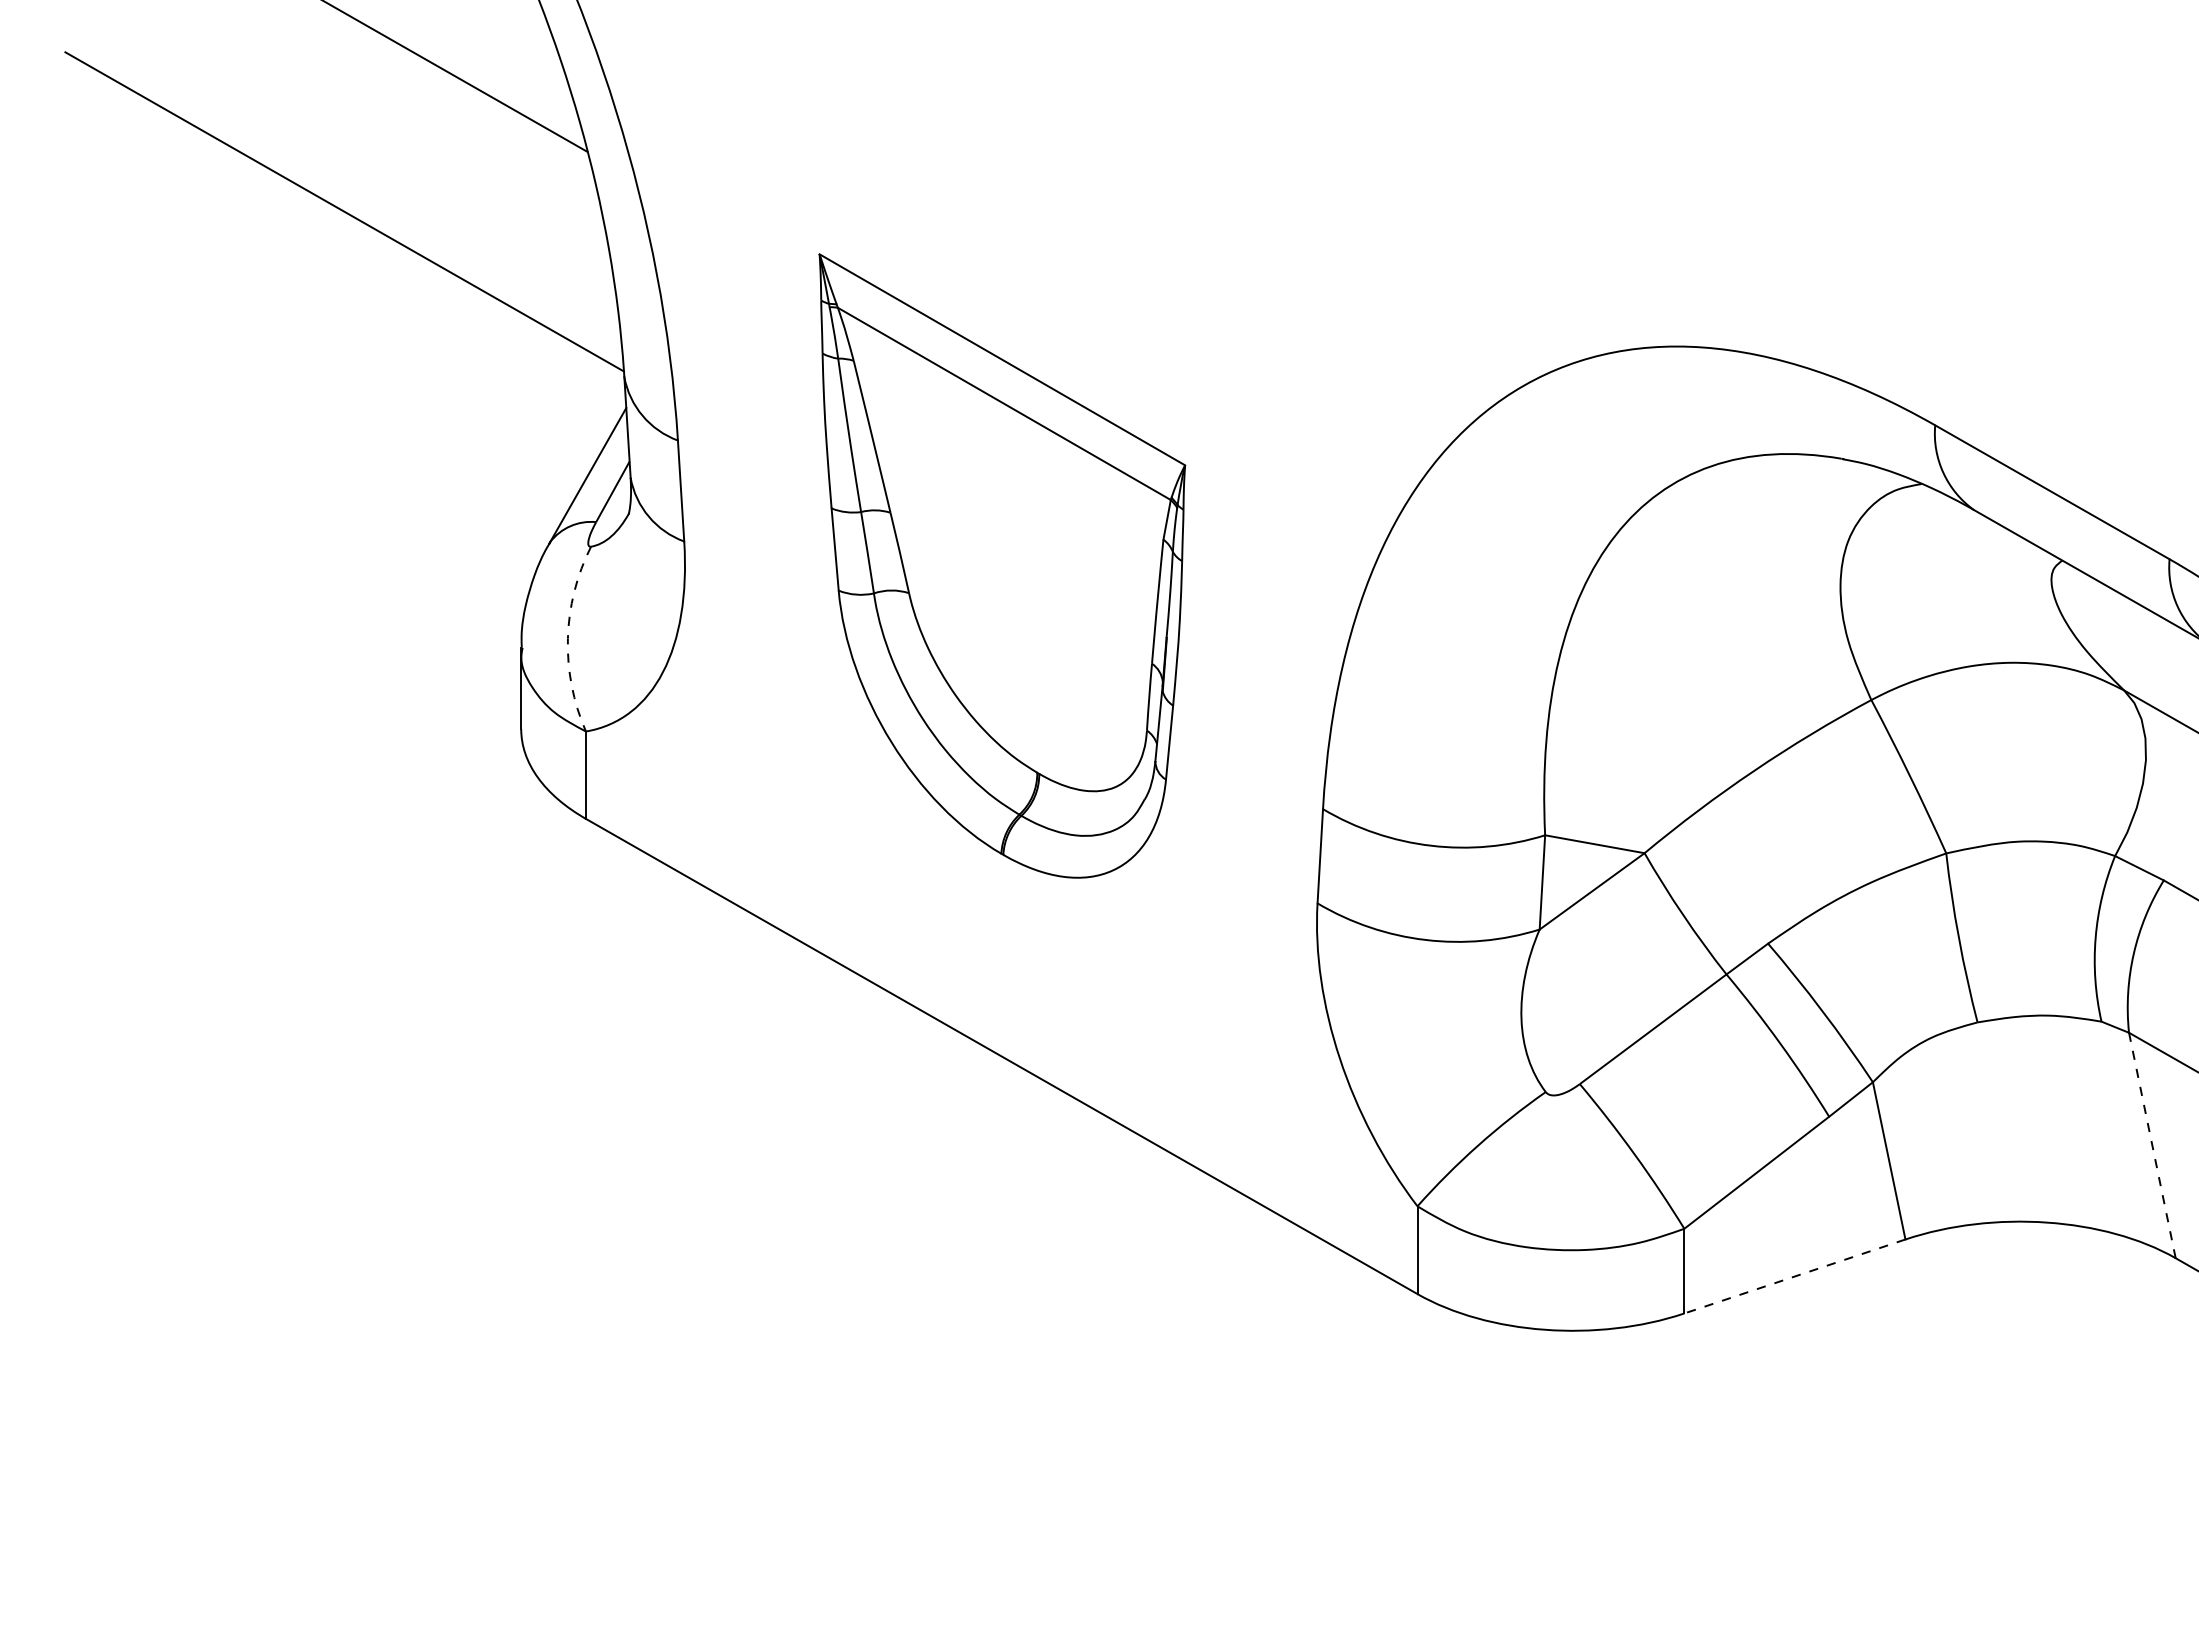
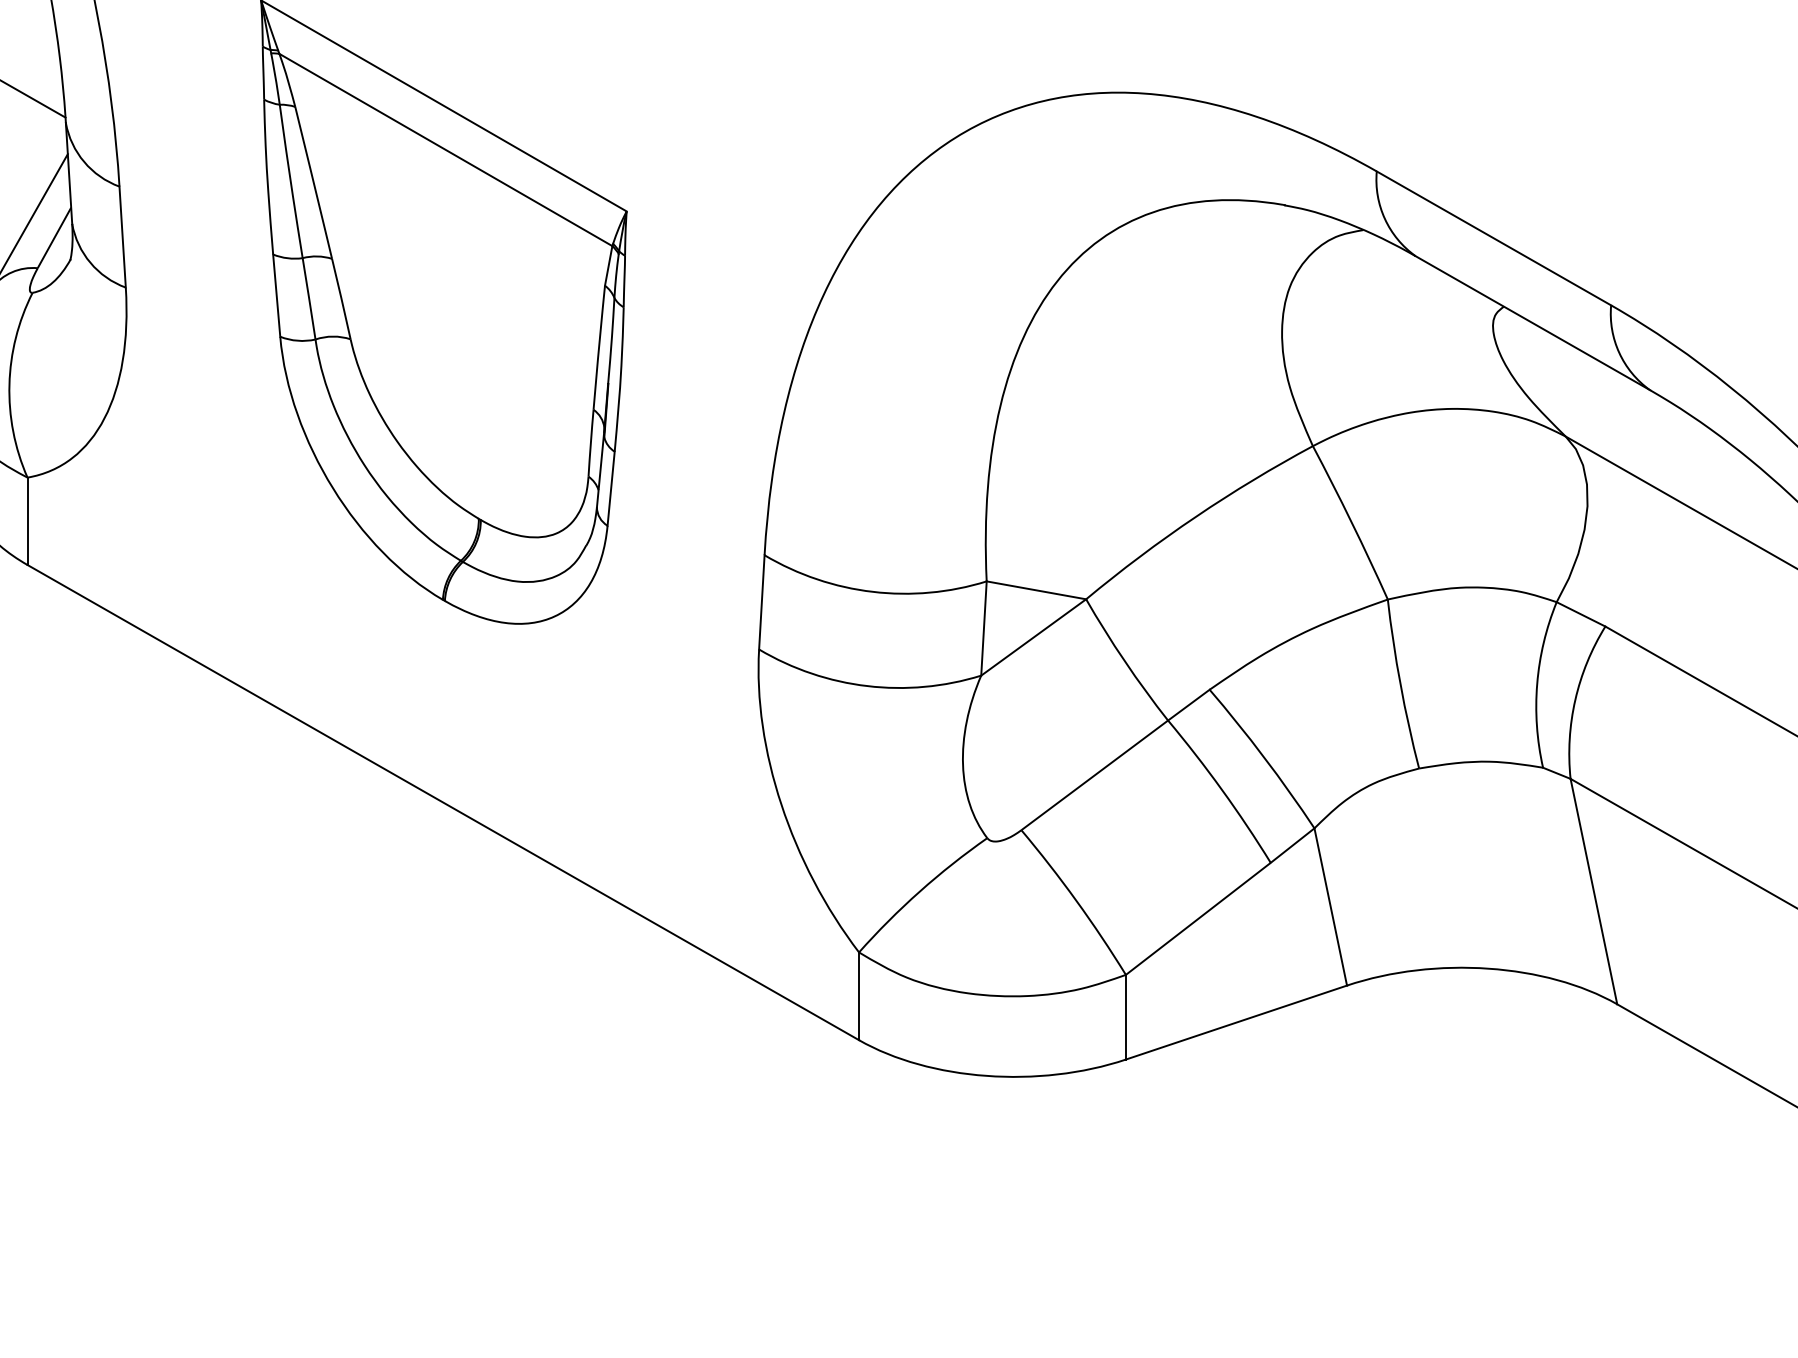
arc: (567, 638) -> (9, 384), dashed -> solid
line: (2152, 1145) -> (1594, 891), dashed -> solid
line: (1794, 1276) -> (1236, 1022), dashed -> solid

